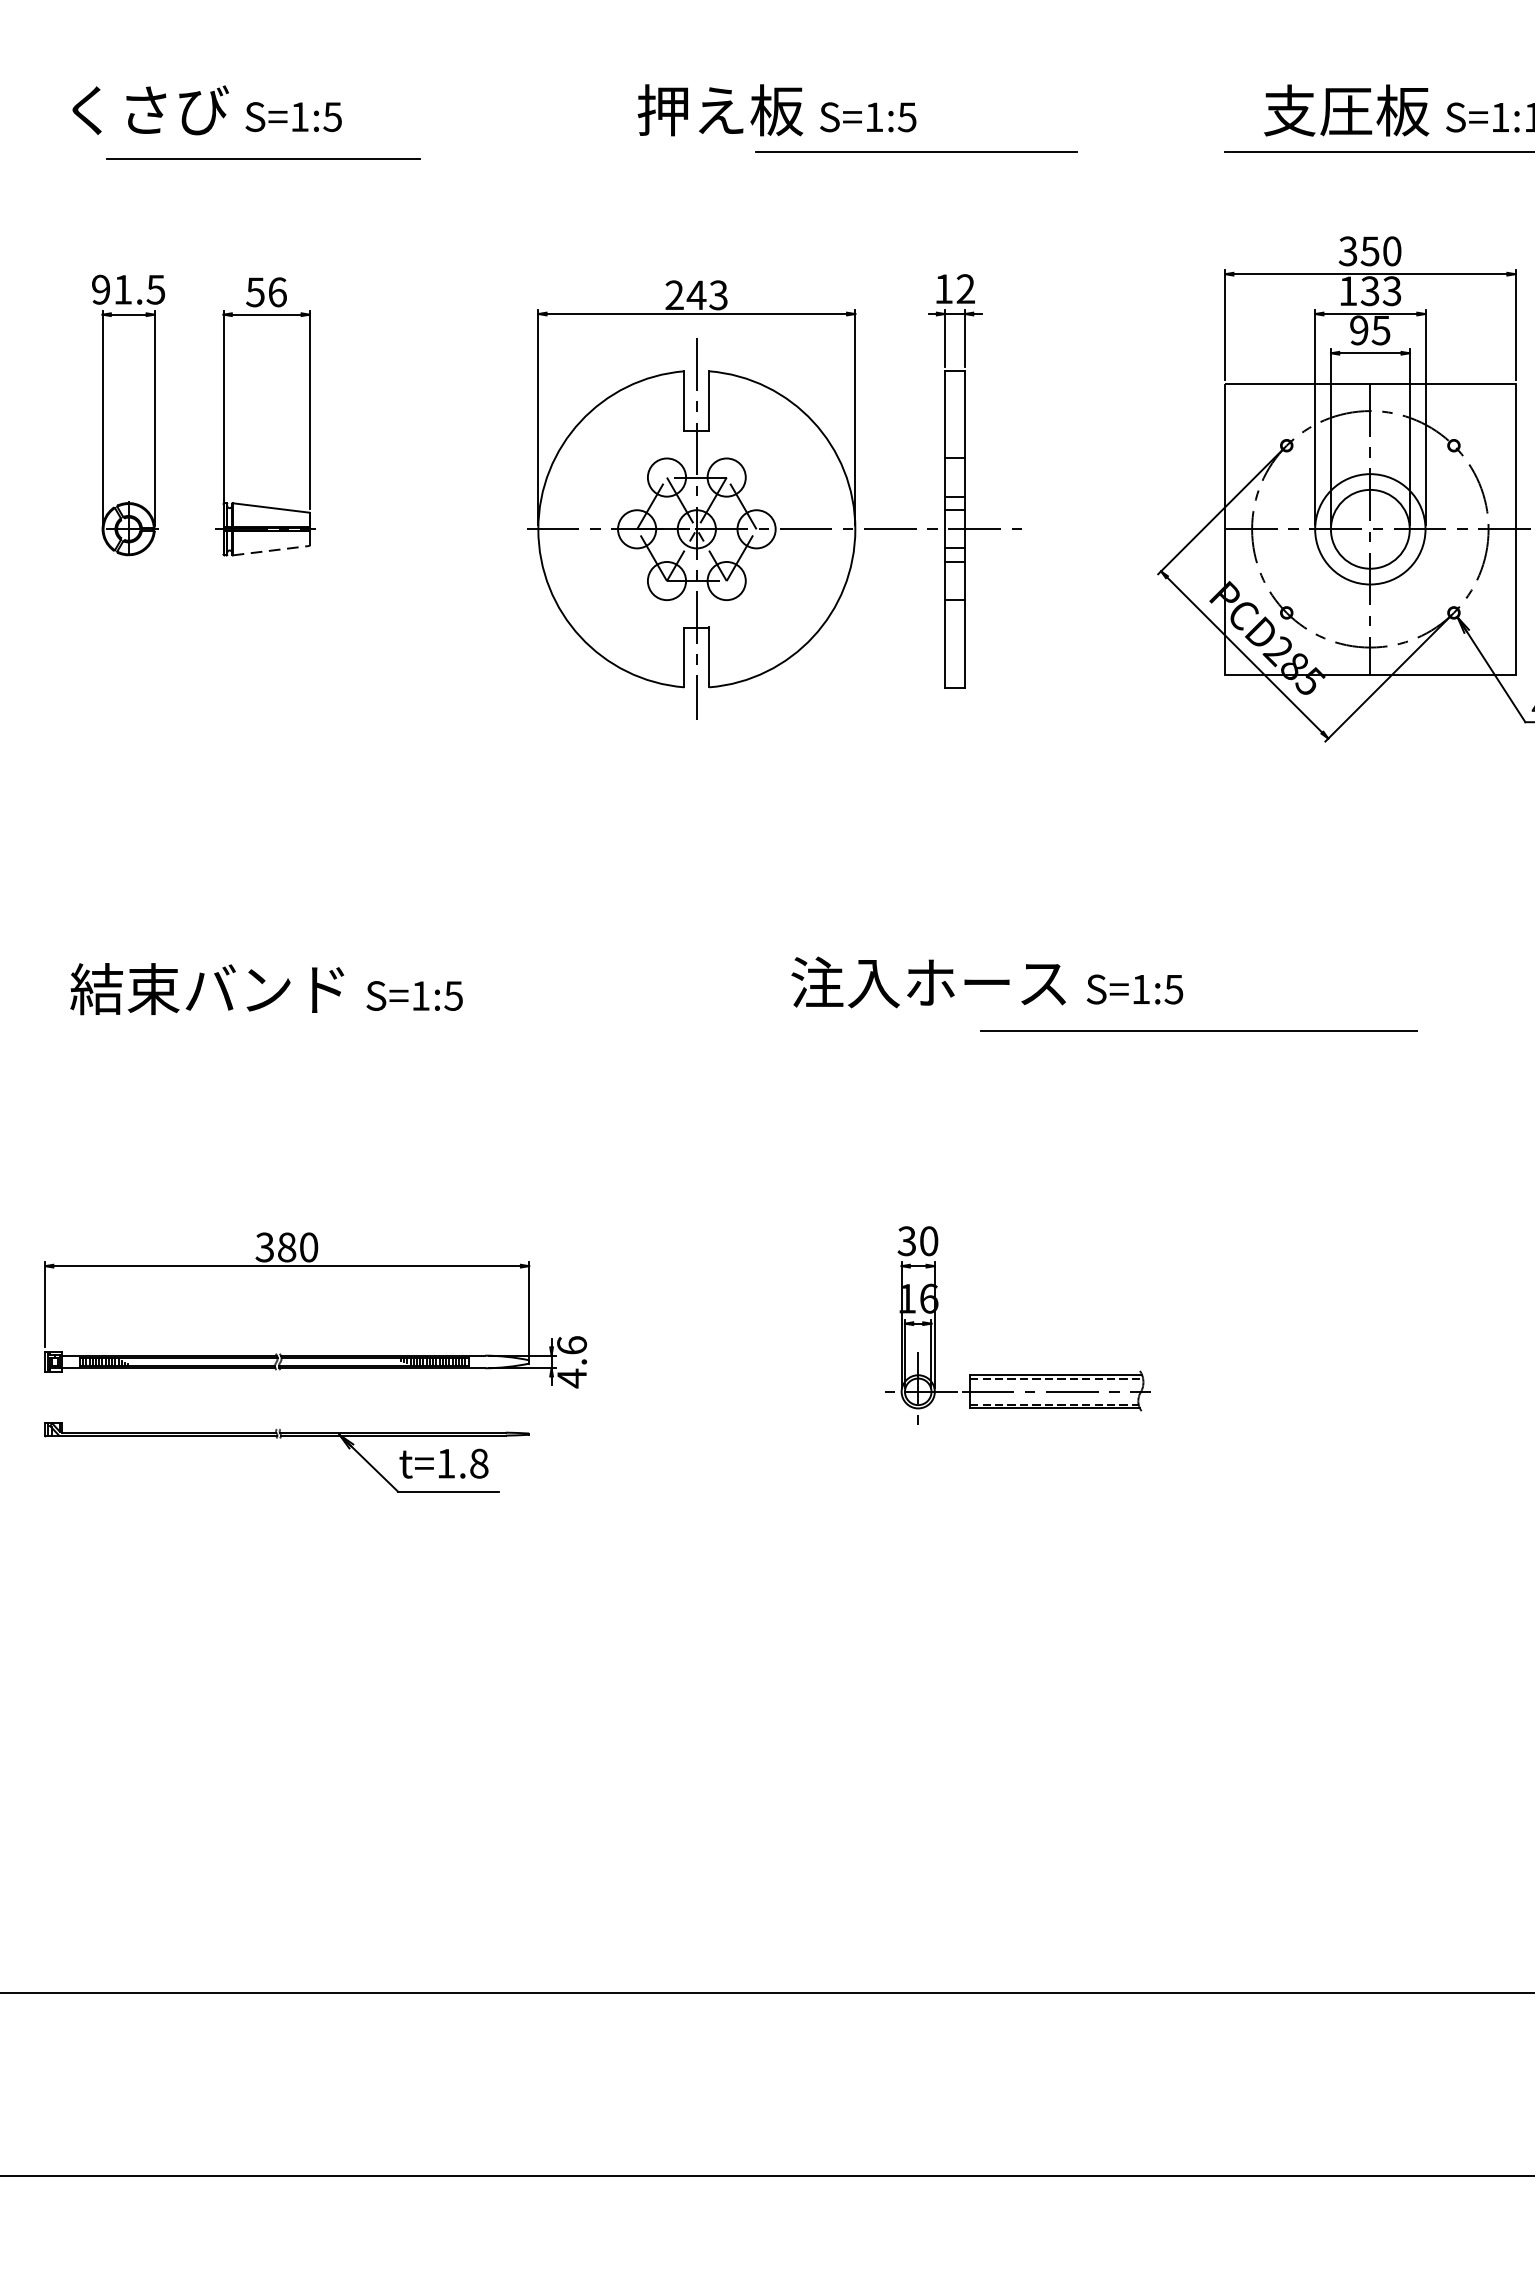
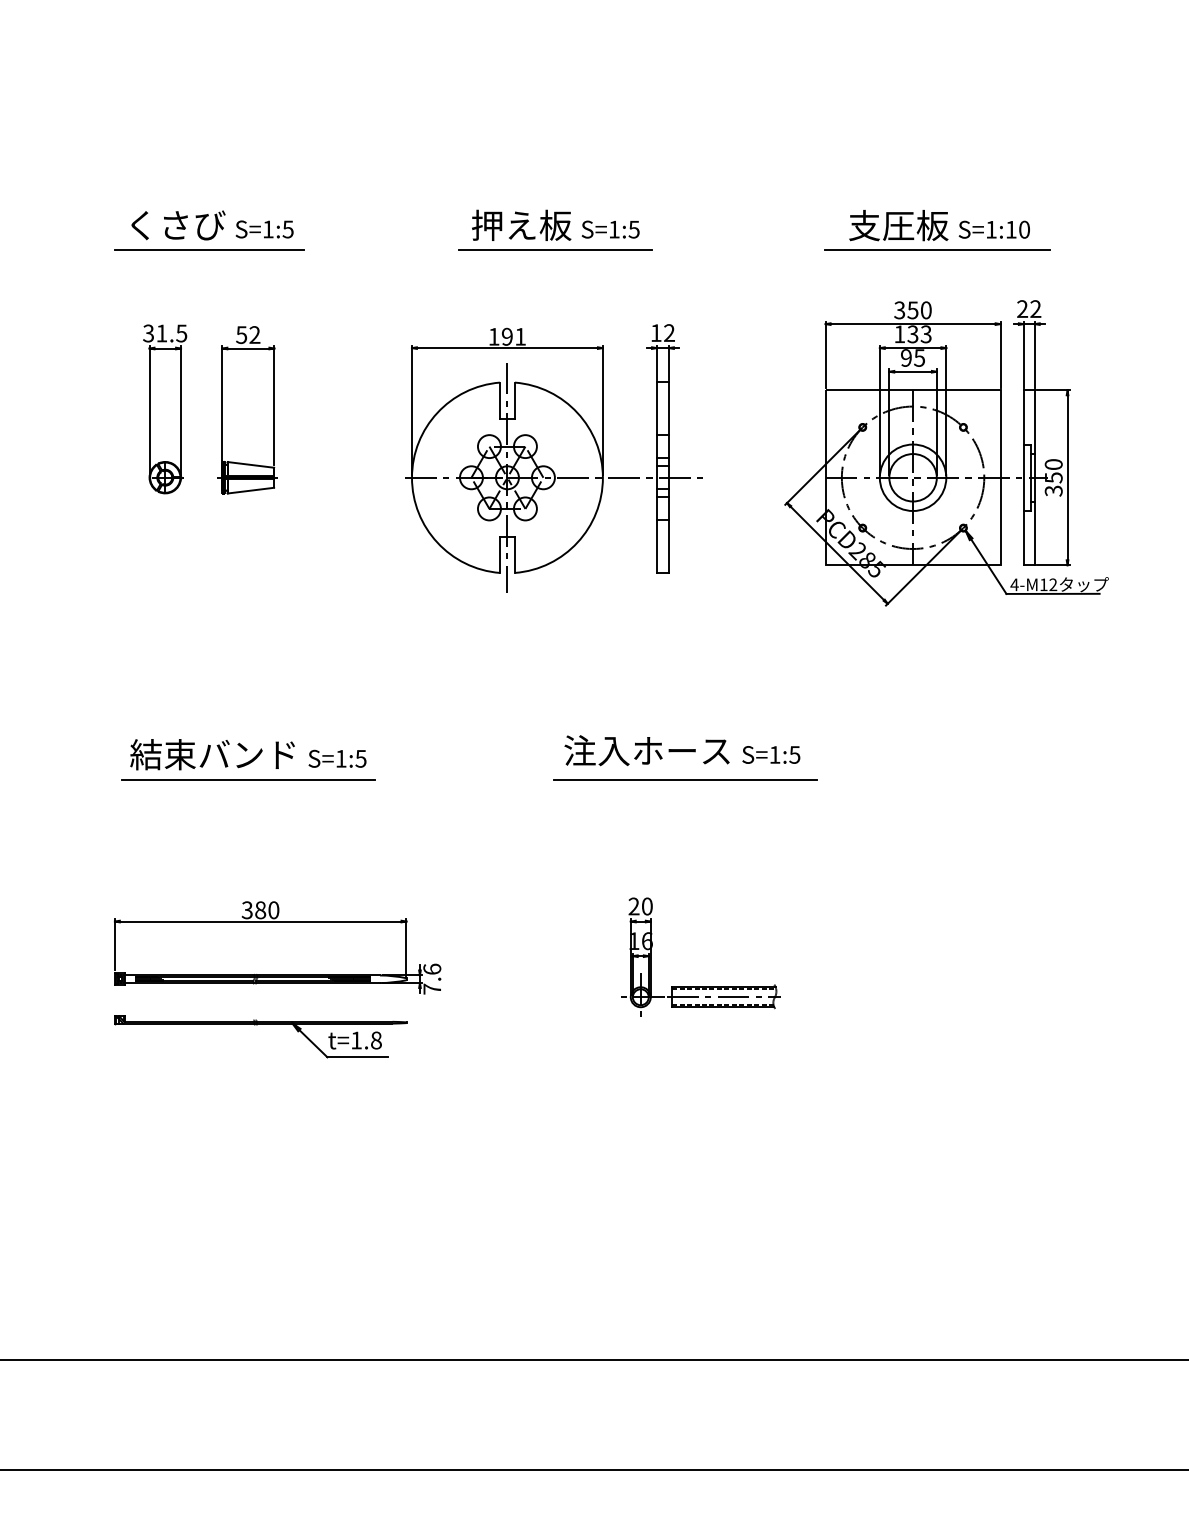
line: (916, 150) -> (555, 249), moved
line: (263, 156) -> (209, 249), moved
text: (100, 289) -> (148, 333), 91.5 -> 31.5
text: (276, 293) -> (254, 335), 56 -> 52
text: (695, 294) -> (506, 336), 243 -> 191
line: (271, 550) -> (251, 490), dashed -> solid
line: (266, 1030) -> (248, 779), added
line: (1198, 1030) -> (685, 779), moved
text: (906, 1241) -> (633, 906), 30 -> 20
text: (570, 1378) -> (431, 989), 4.6 -> 7.6

